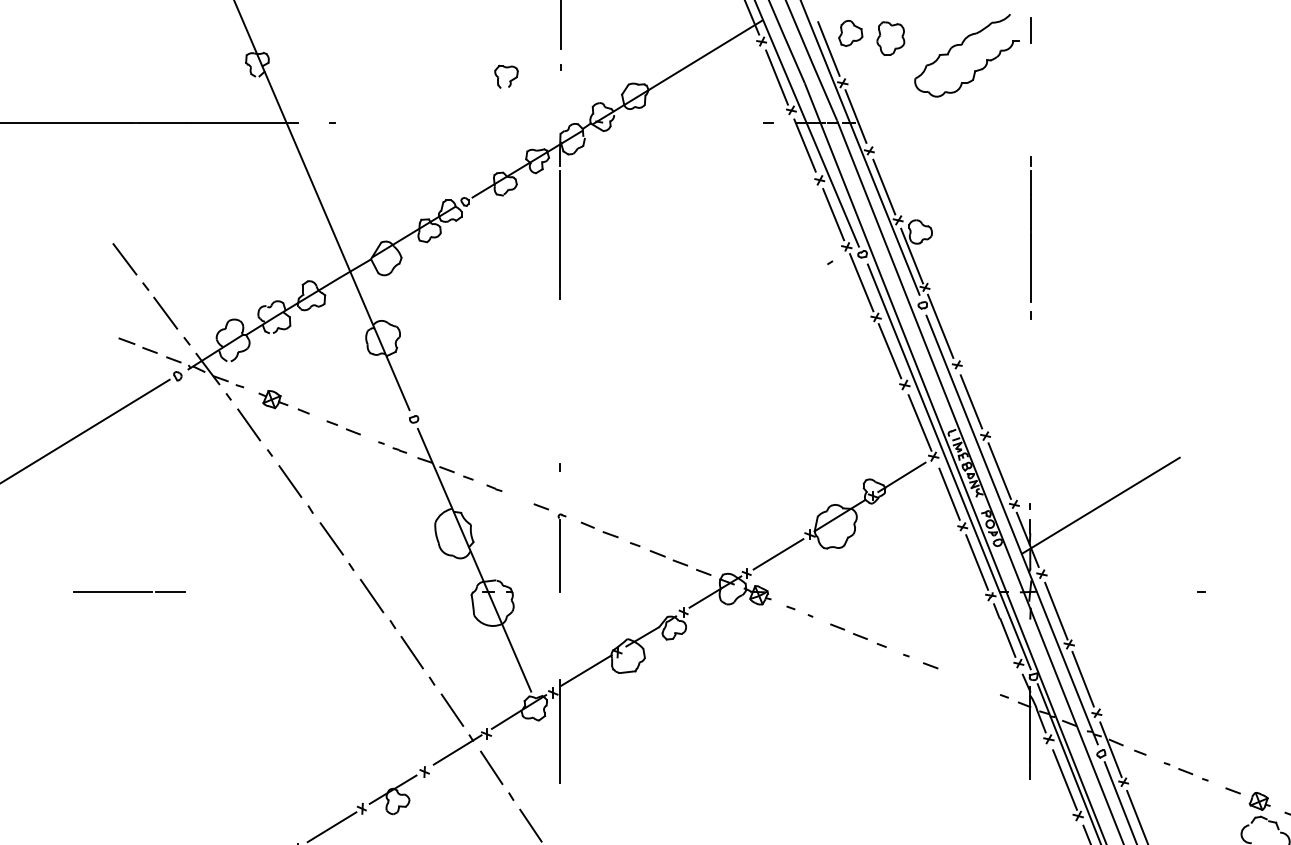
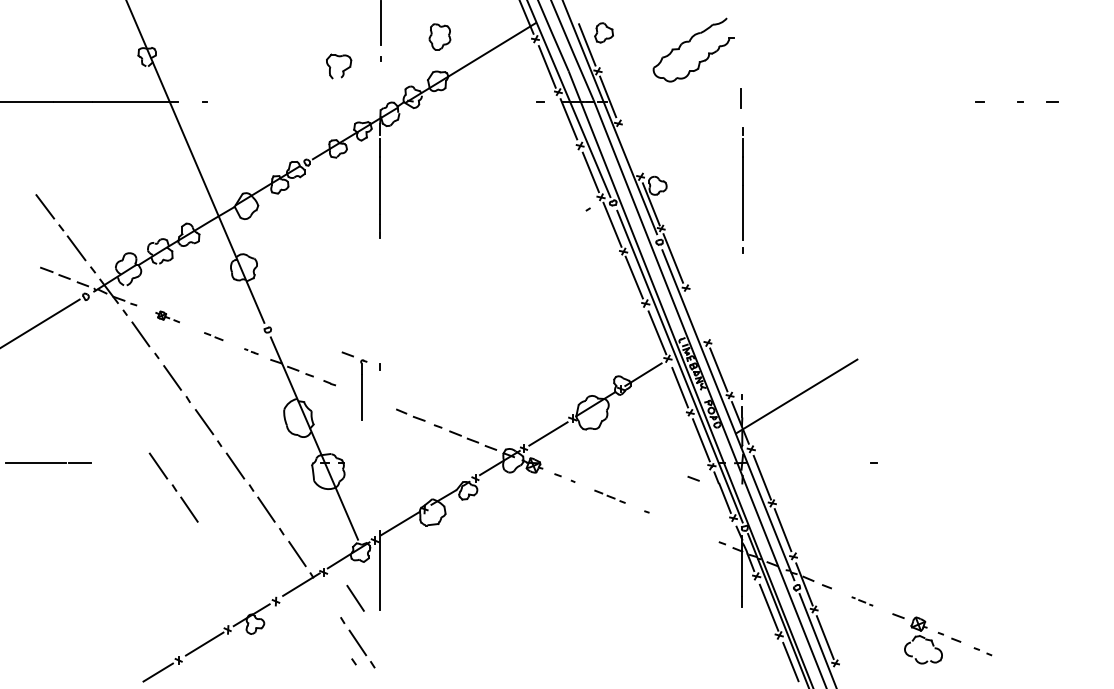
line: (1030, 30) -> (740, 98), moved
part: (890, 38) -> (439, 36), moved
part: (505, 75) -> (338, 65), size x1.4
line: (883, 187) -> (629, 151), removed
part: (283, 401) -> (167, 316), size x0.6
line: (970, 401) -> (696, 316), removed
part: (343, 427) -> (213, 336), size x0.7
part: (392, 447) -> (251, 351), size x0.6
part: (559, 547) -> (361, 385), moved
part: (291, 623) -> (173, 487), added
part: (857, 635) -> (609, 496), size x0.7
line: (930, 665) -> (693, 478), moved
line: (491, 766) -> (355, 597), moved
part: (1186, 771) -> (862, 601), size x0.6

